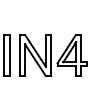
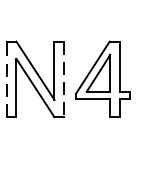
line: (19, 54) -> (6, 77), solid -> dashed
line: (51, 55) -> (64, 79), solid -> dashed

